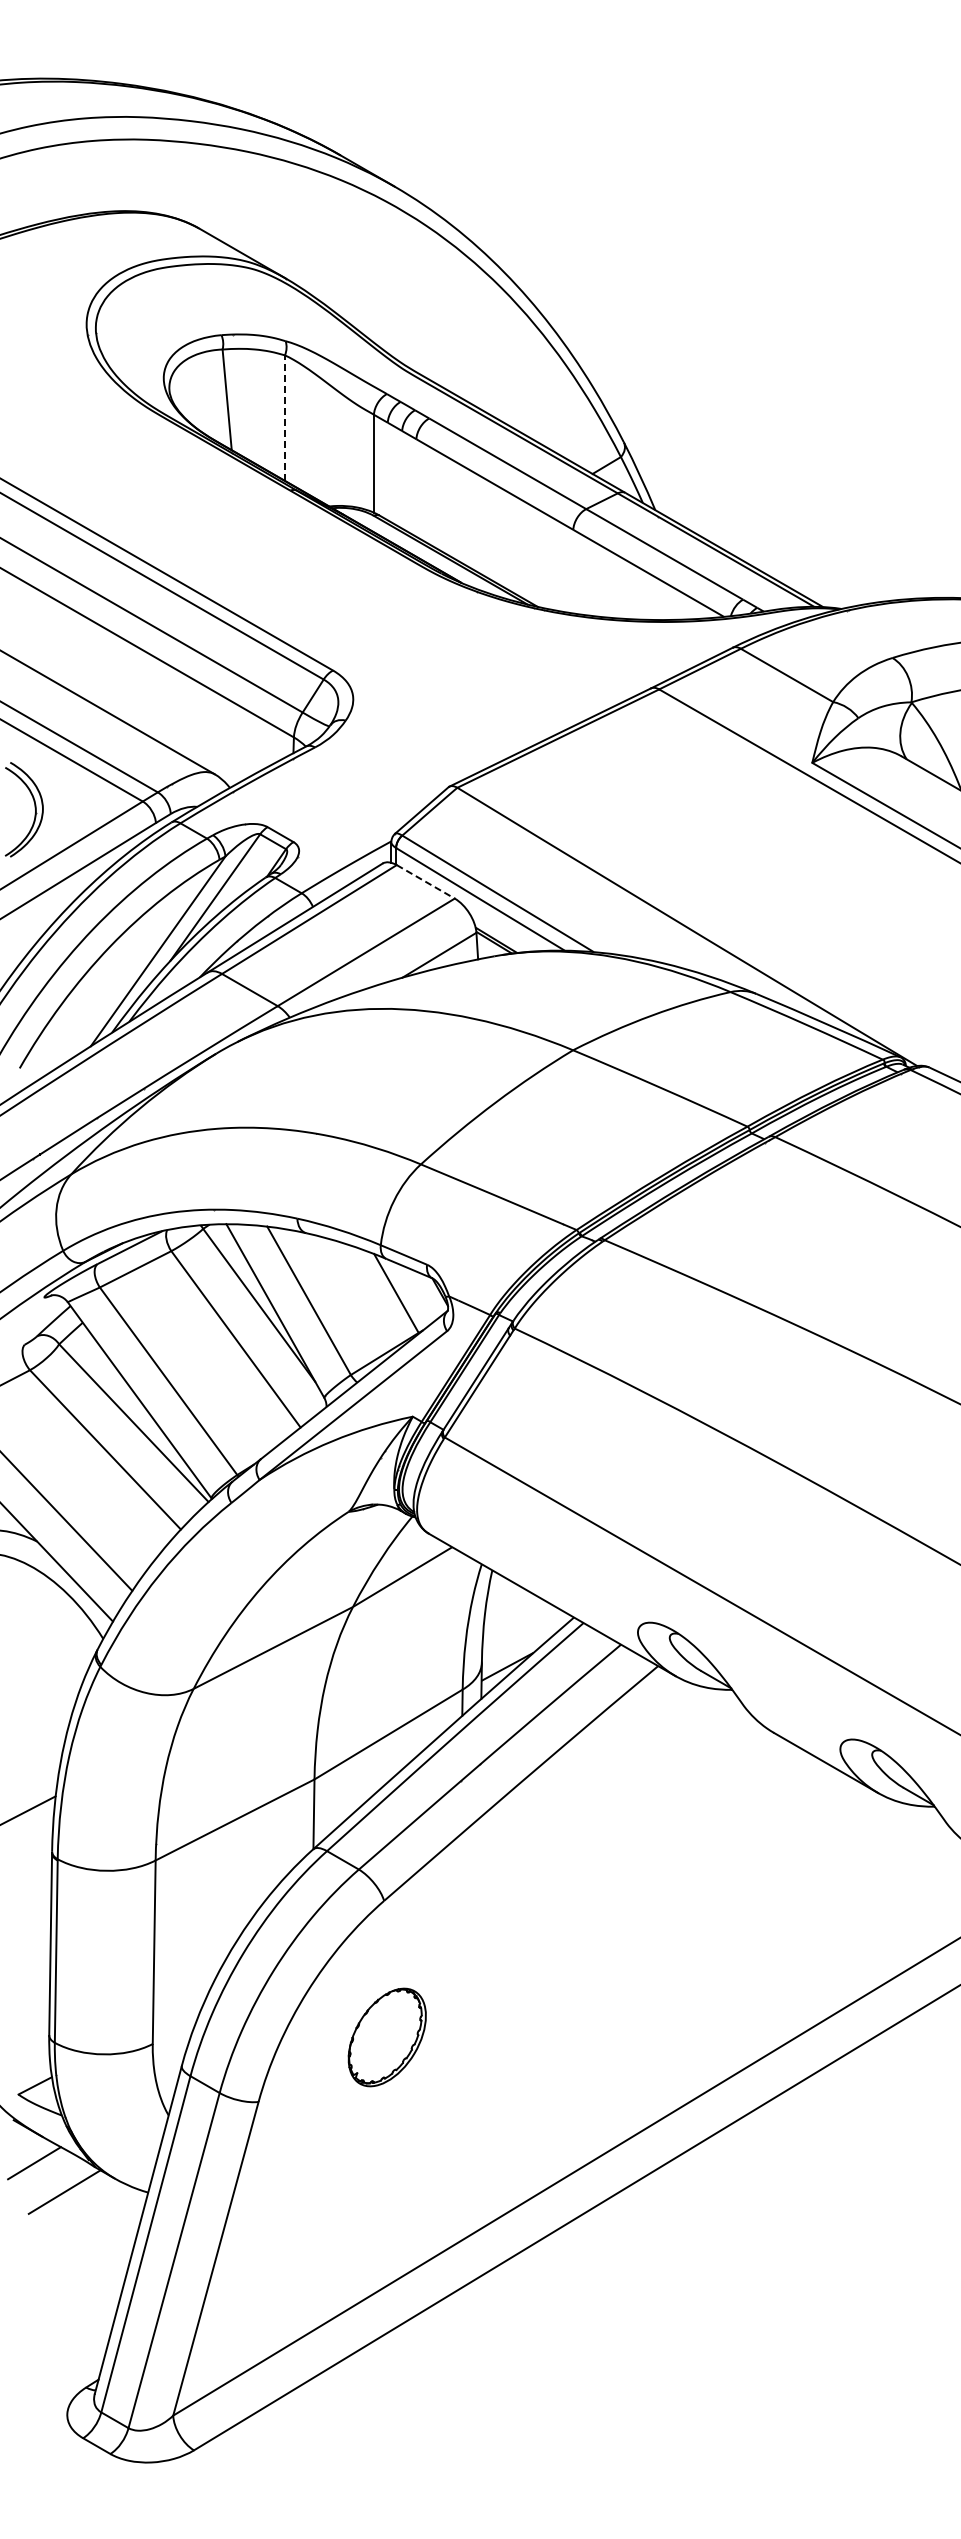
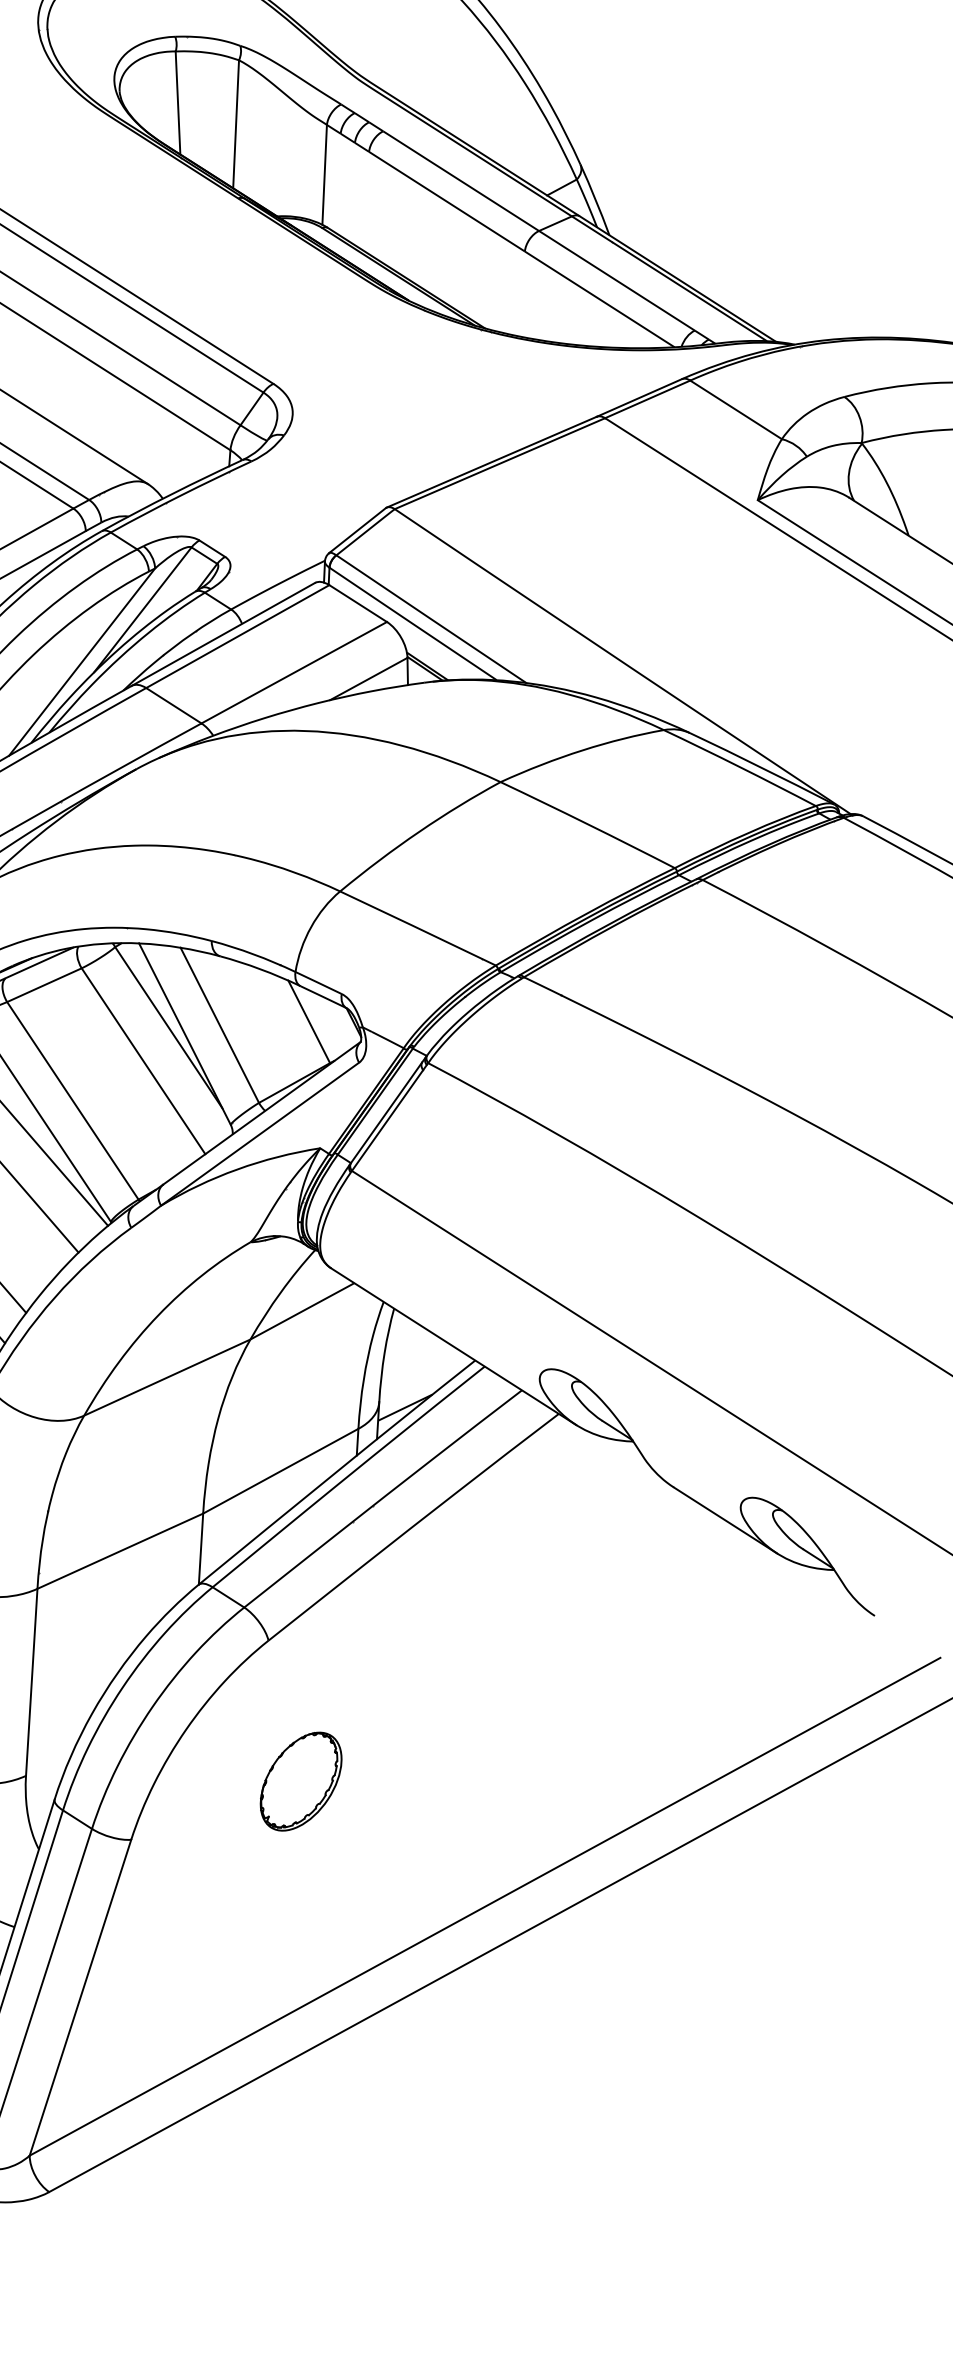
line: (284, 418) -> (235, 124), dashed -> solid
line: (426, 882) -> (358, 604), dashed -> solid
part: (386, 2037) -> (300, 1781), moved

